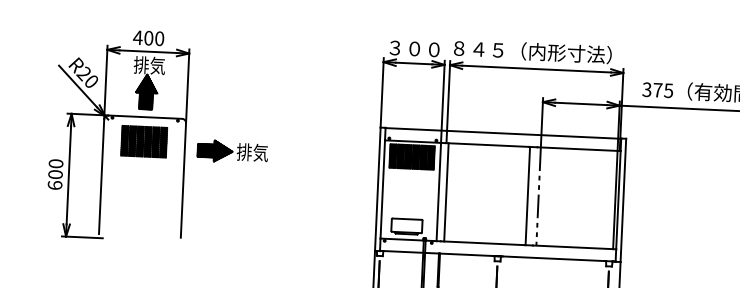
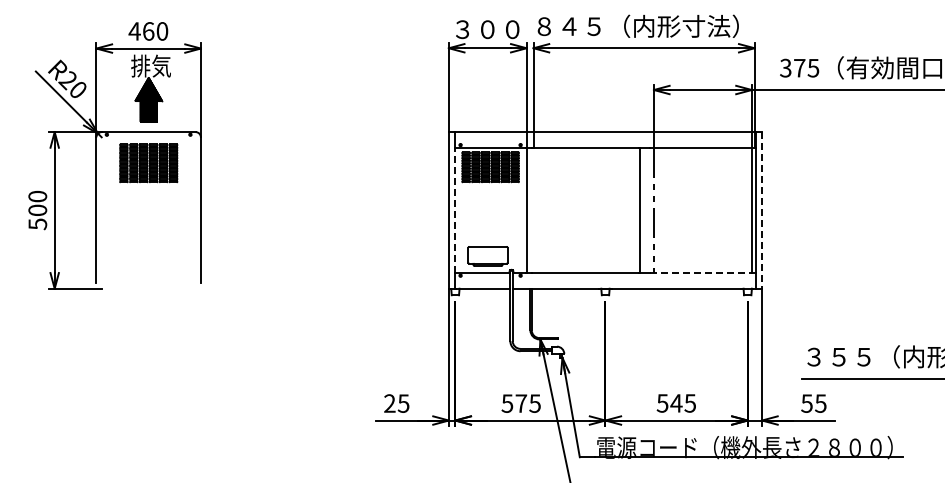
text: (148, 38) -> (148, 31), 400 -> 460
part: (232, 152) -> (261, 171), removed
text: (54, 185) -> (37, 224), 600 -> 500
line: (383, 189) -> (455, 210), solid -> dashed
line: (446, 192) -> (536, 210), removed
line: (623, 200) -> (762, 210), solid -> dashed
line: (575, 247) -> (703, 273), solid -> dashed

